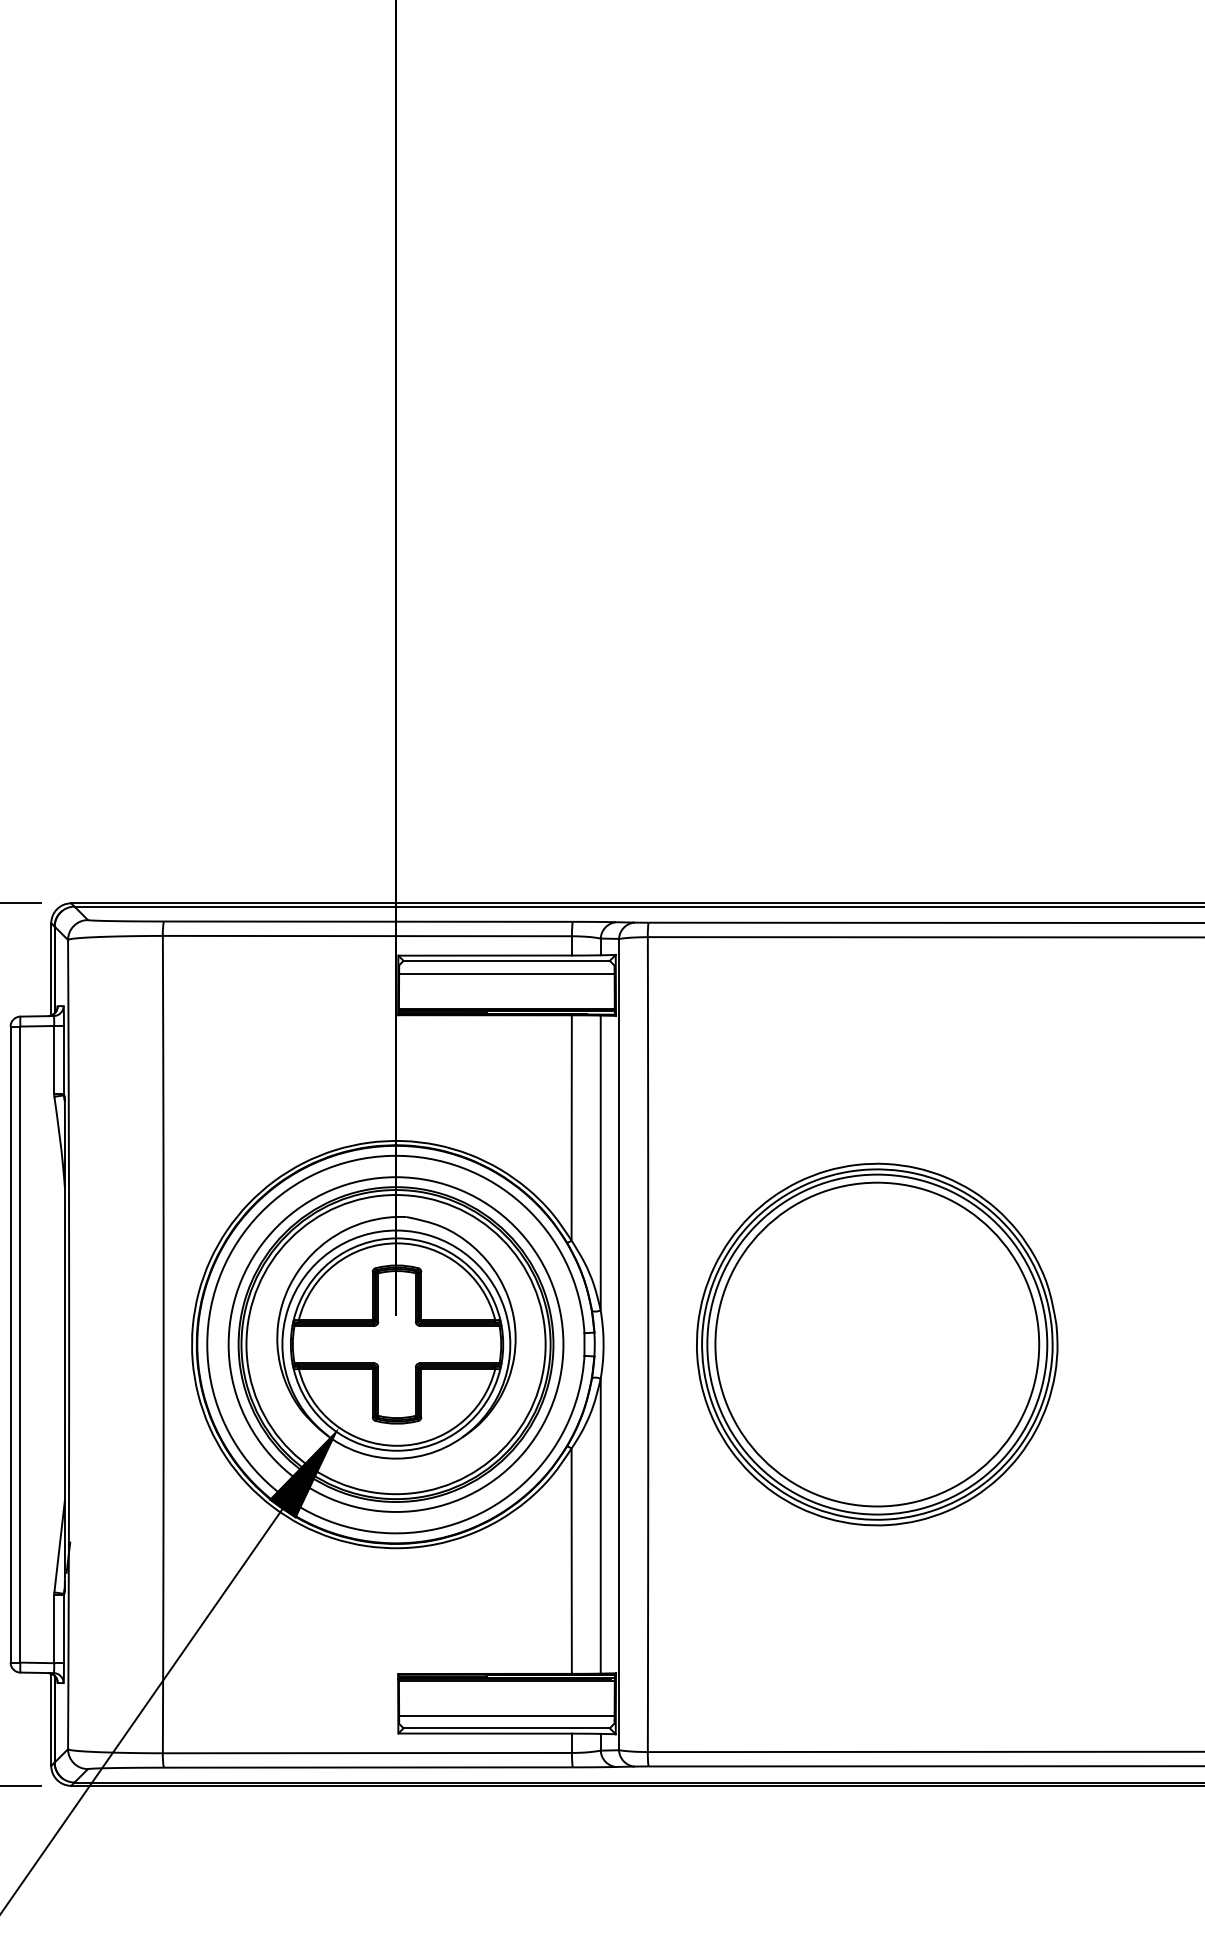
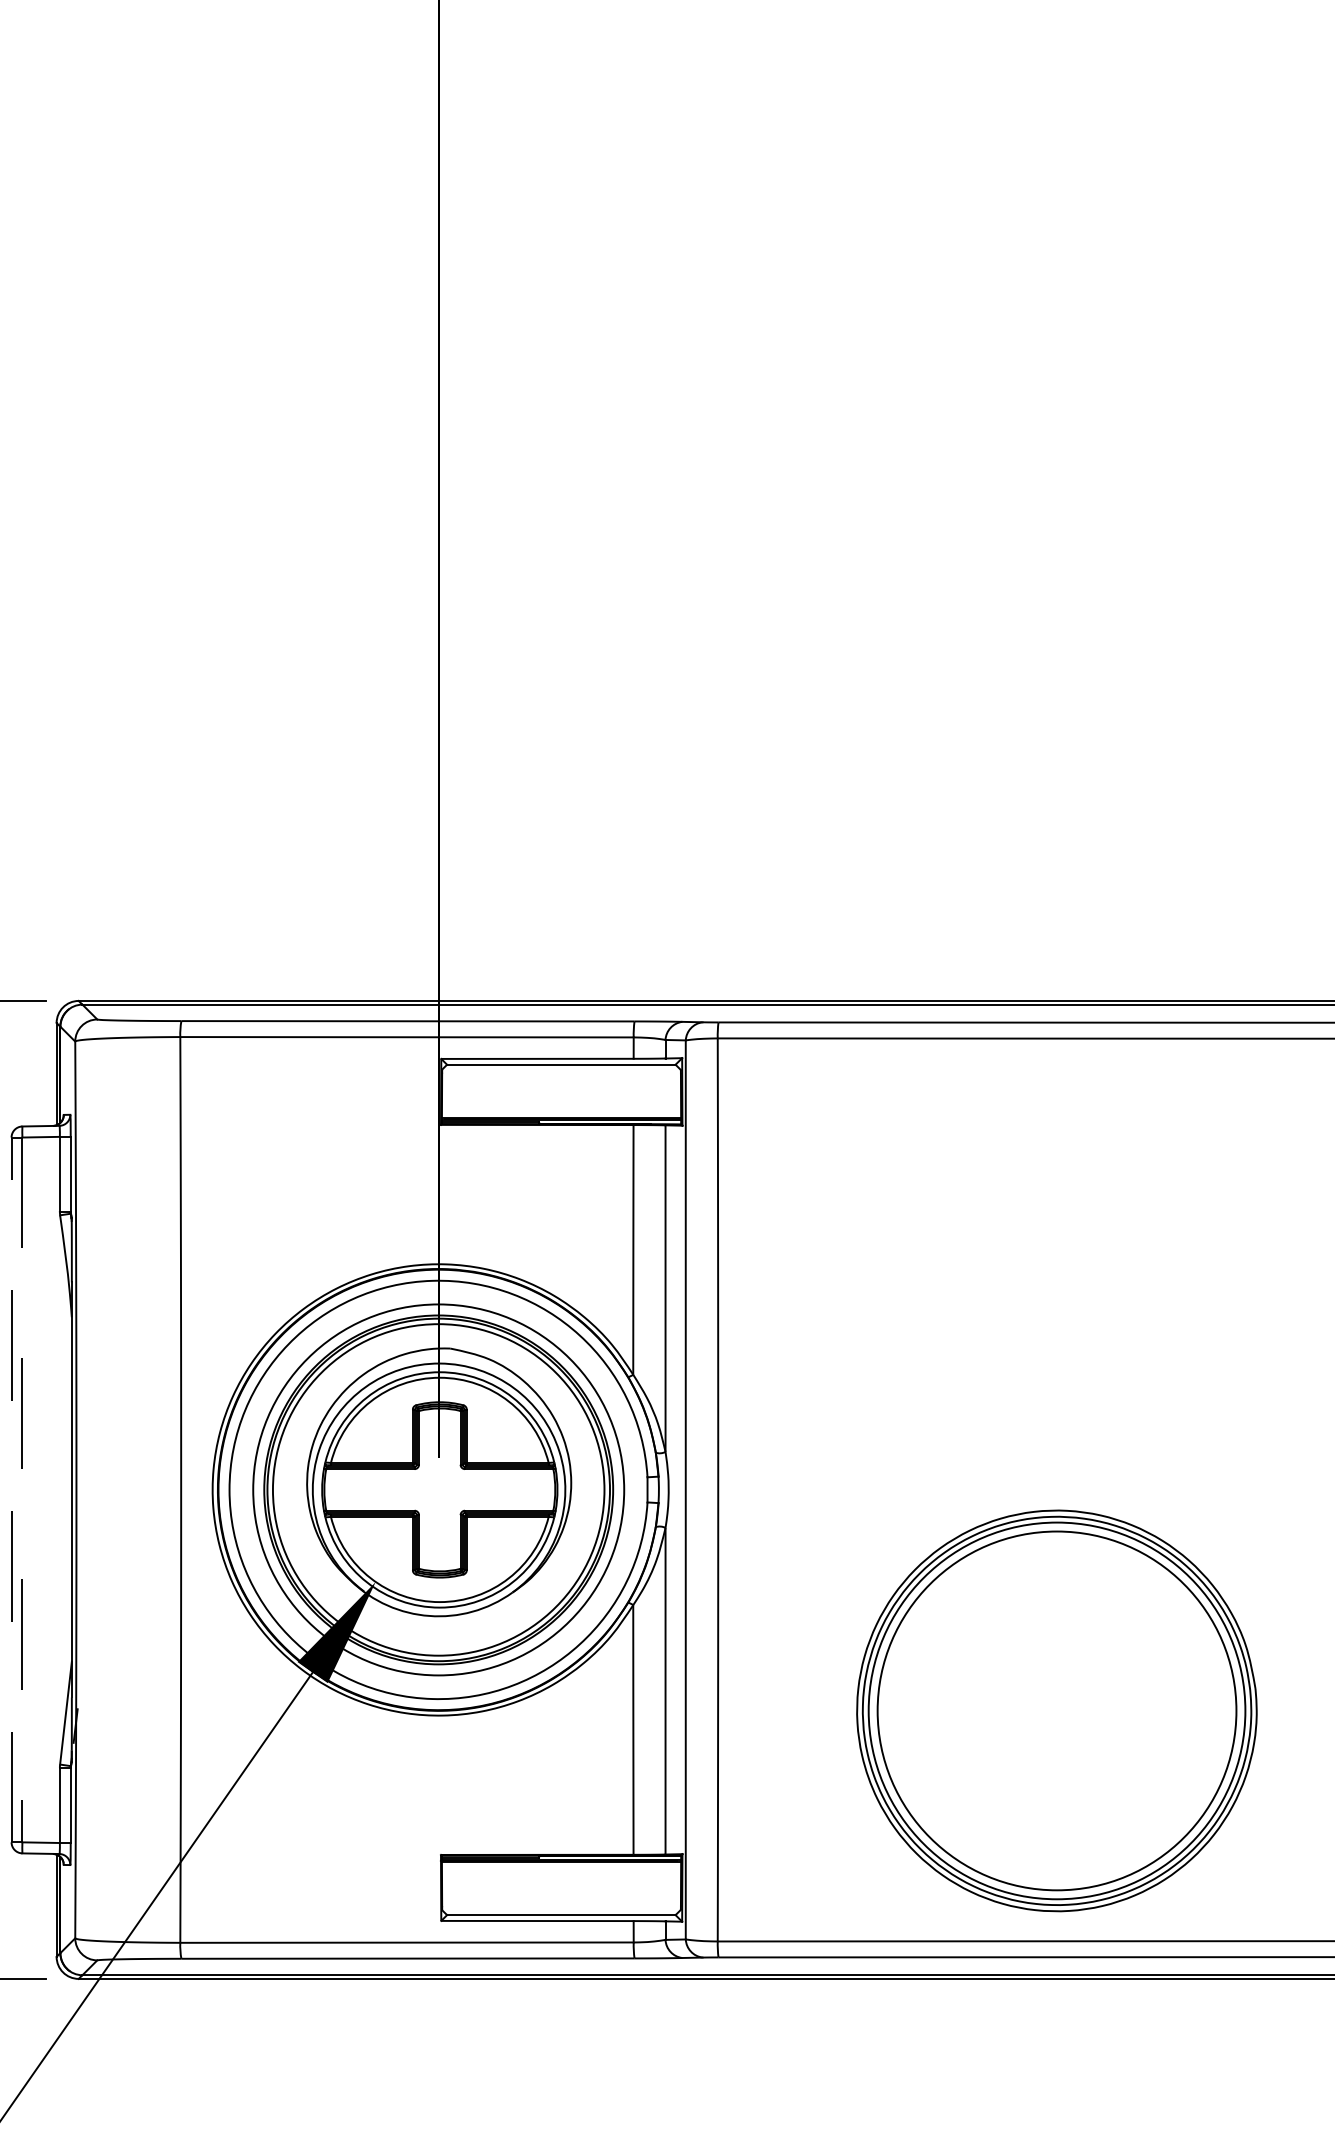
line: (506, 973) -> (561, 1078), removed
line: (10, 1344) -> (11, 1489), solid -> dashed
part: (876, 1344) -> (1056, 1710), moved
line: (20, 1345) -> (22, 1490), solid -> dashed
line: (506, 1715) -> (561, 1900), removed

